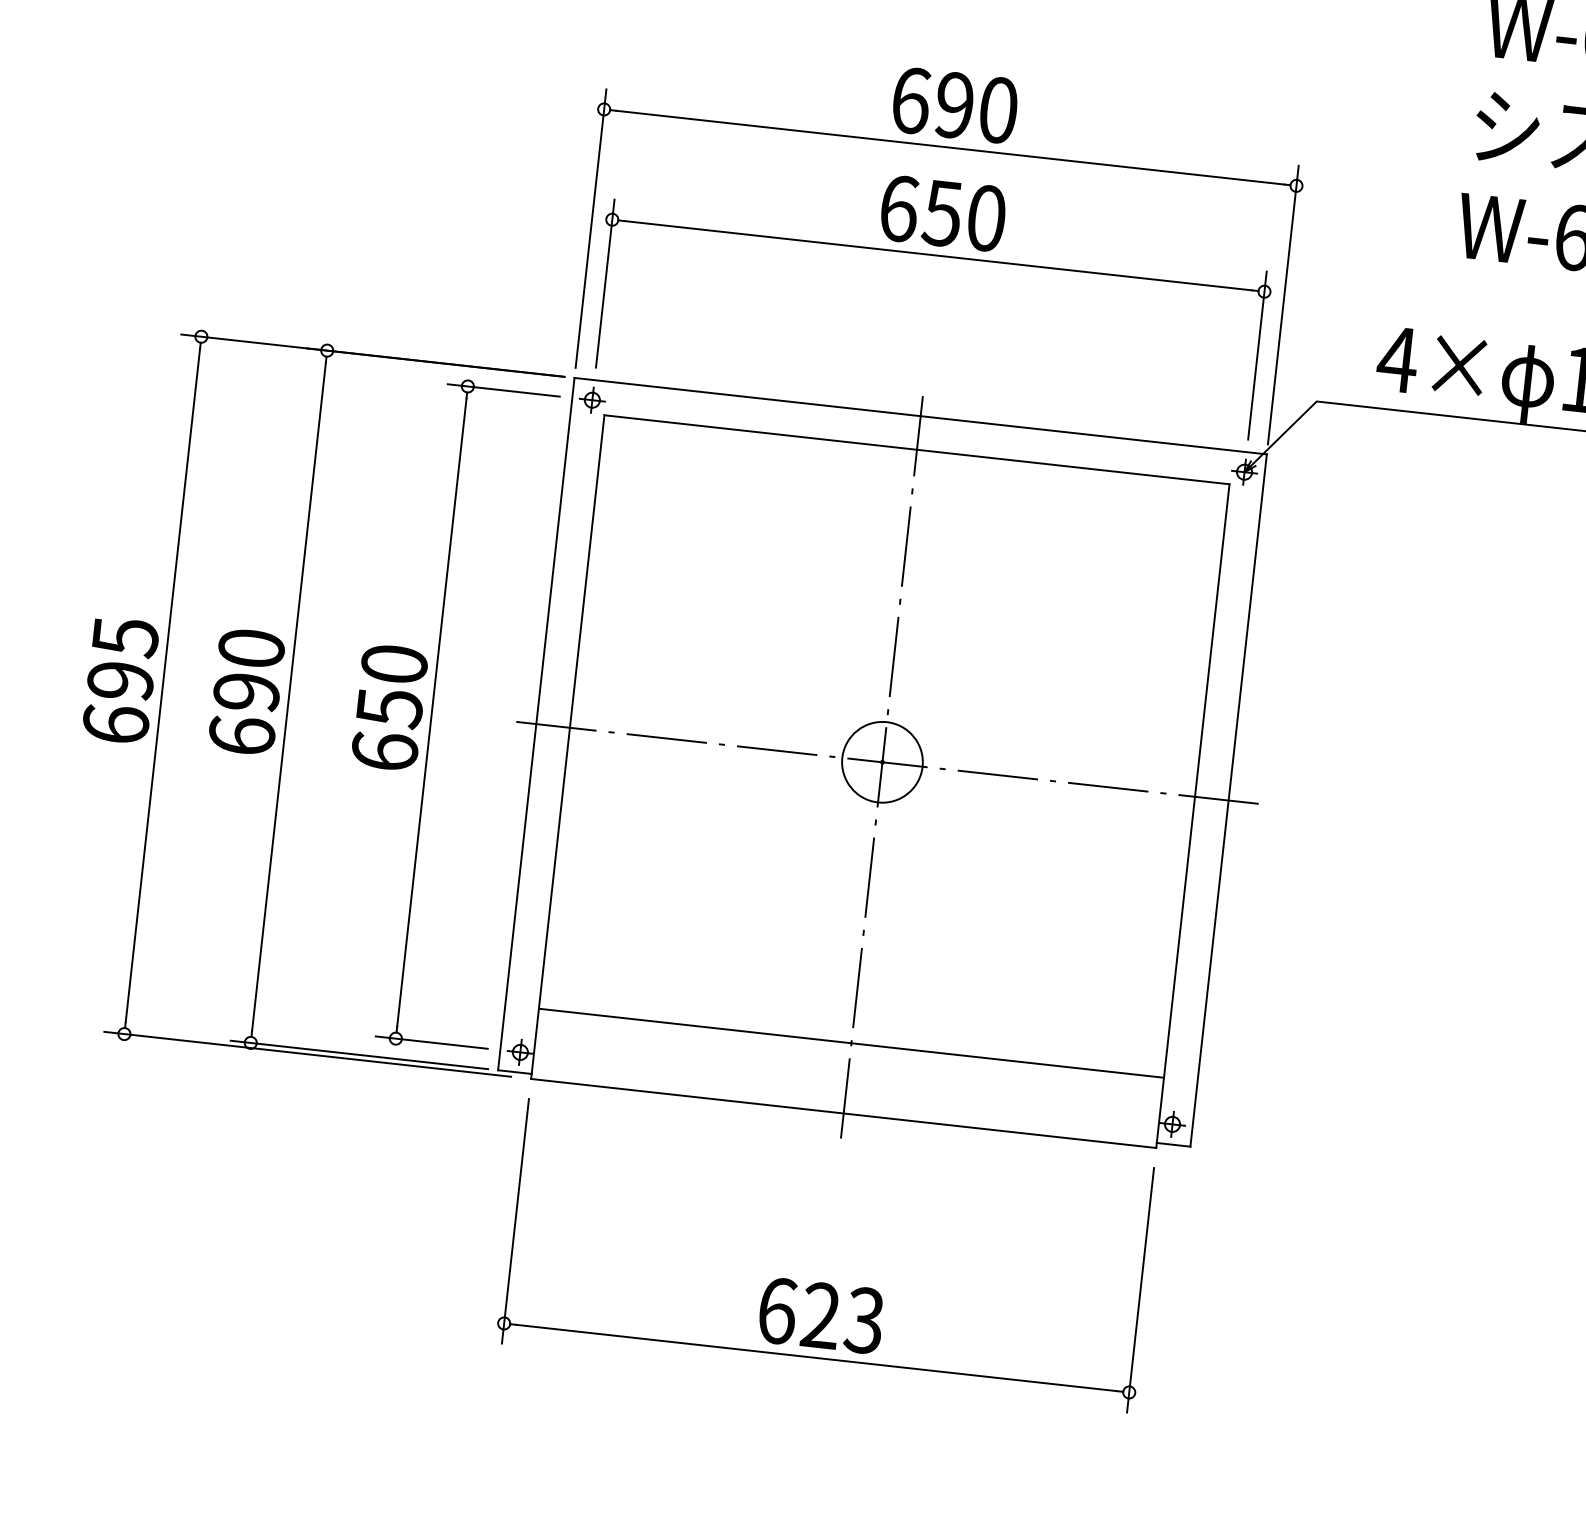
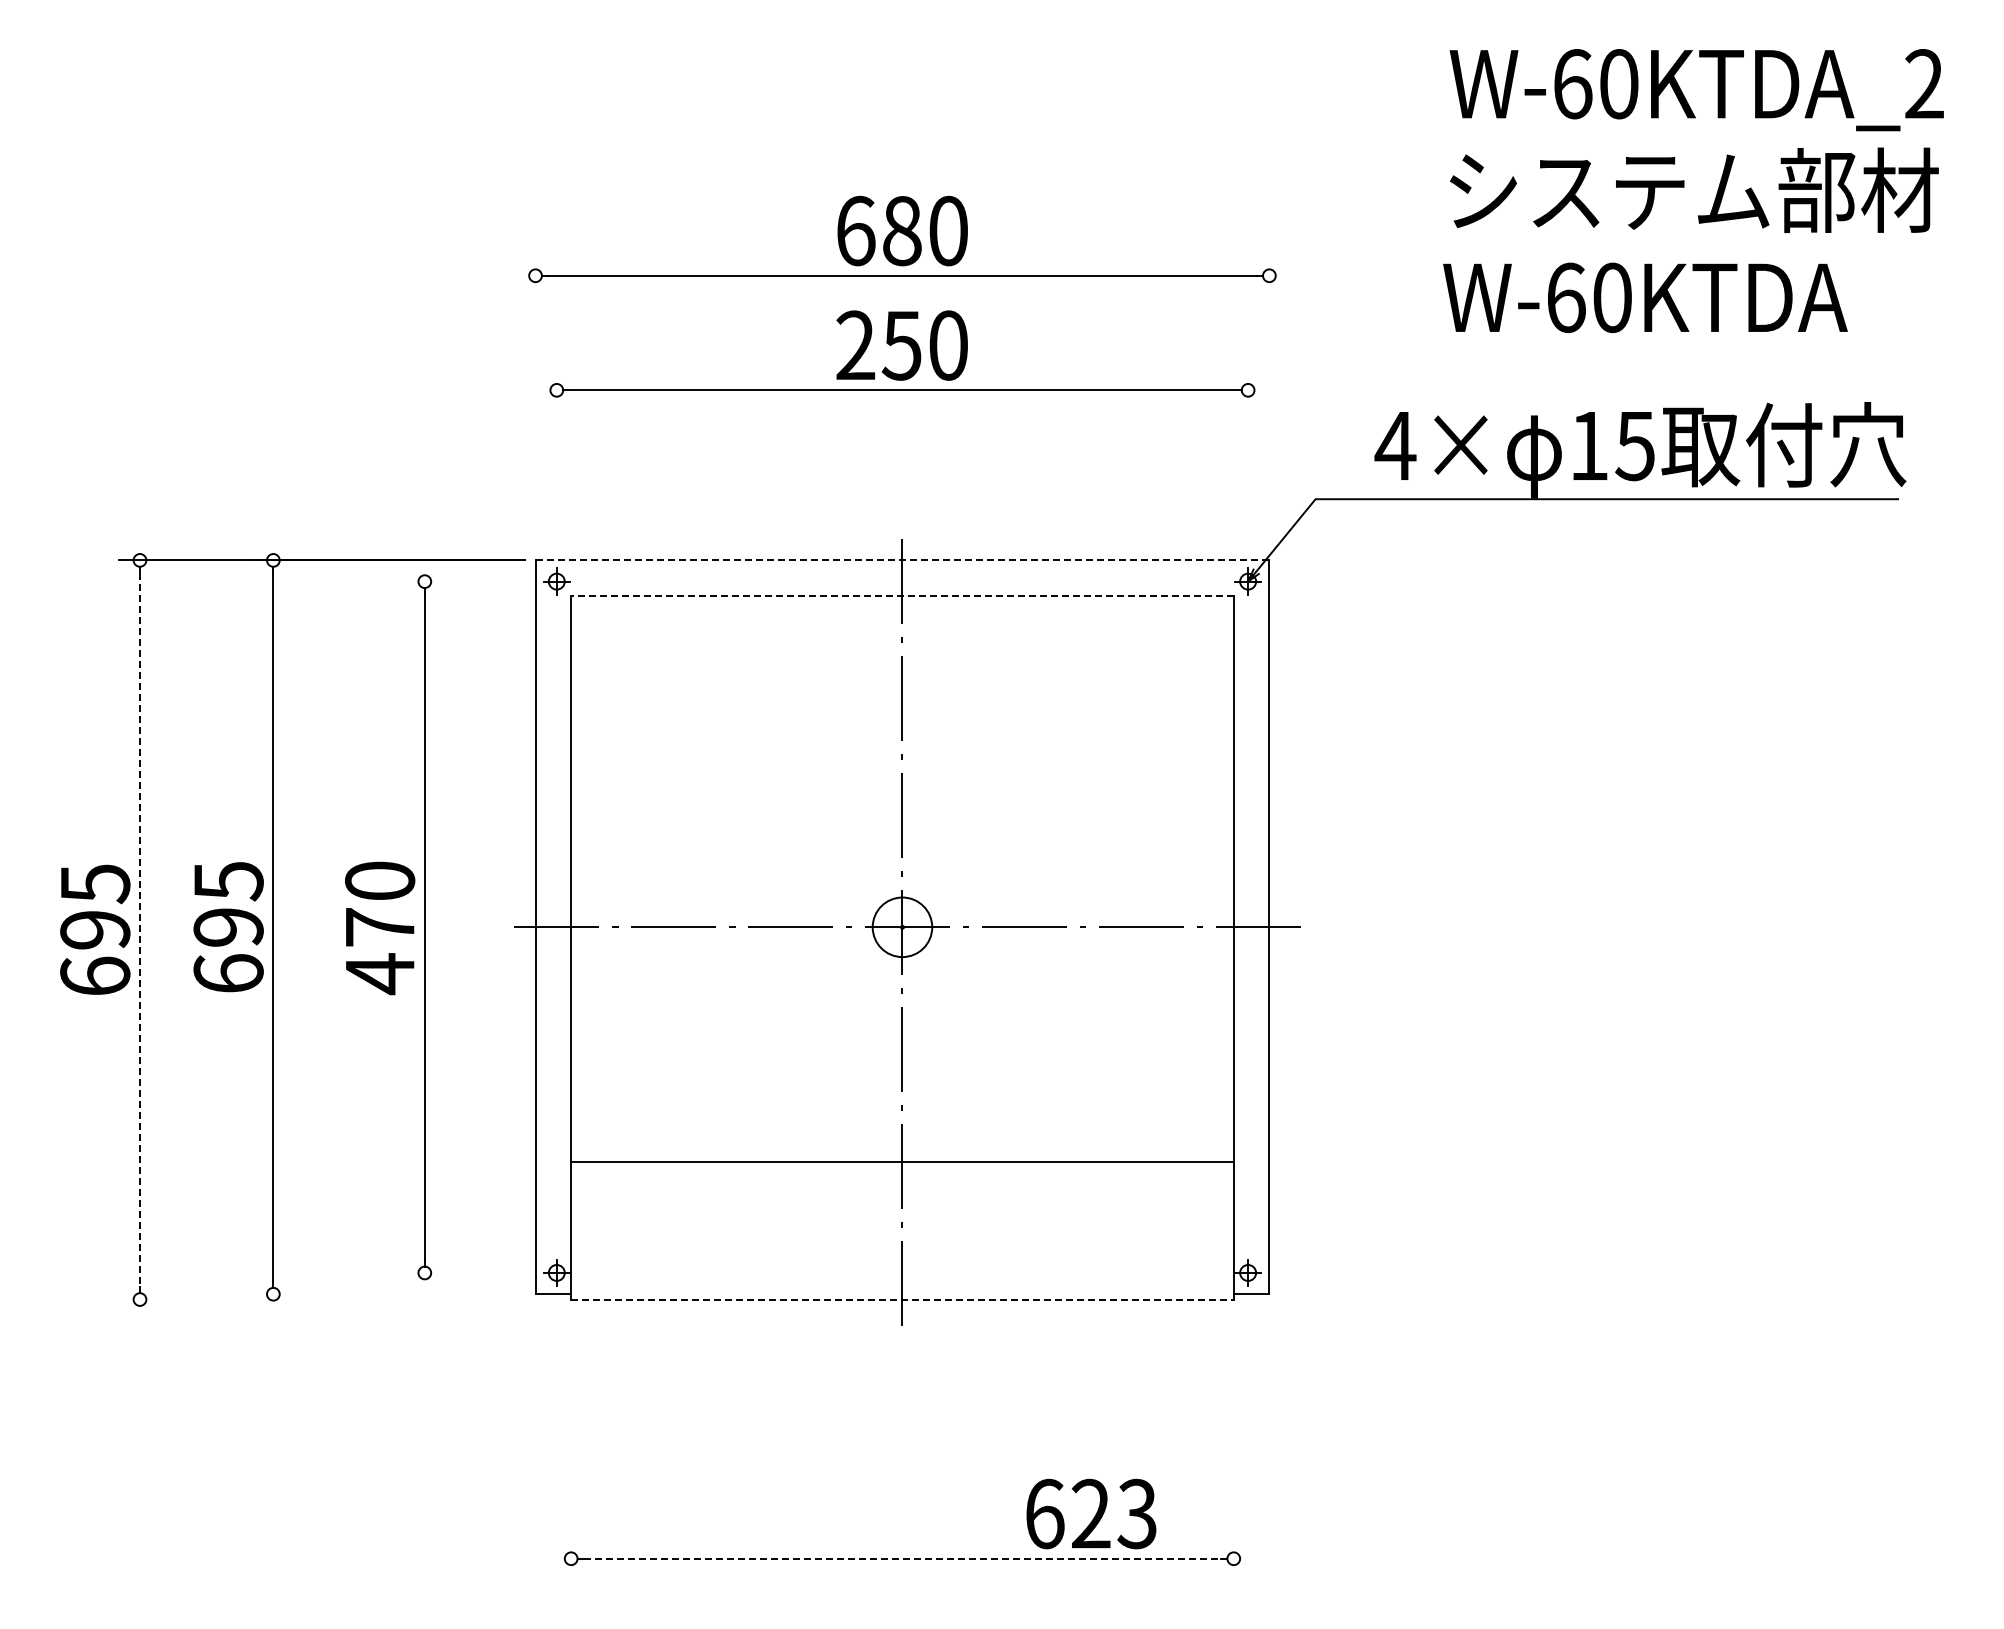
text: (955, 104) -> (902, 230), 690 -> 680
text: (898, 208) -> (855, 345), 650 -> 250
line: (591, 228) -> (535, 401), removed
line: (604, 284) -> (556, 458), removed
line: (1283, 304) -> (1269, 401), removed
line: (1257, 356) -> (1248, 458), removed
line: (503, 390) -> (462, 581), removed
line: (920, 416) -> (902, 560), solid -> dashed
line: (916, 450) -> (901, 596), solid -> dashed
text: (251, 648) -> (228, 881), 690 -> 695
line: (163, 685) -> (140, 929), solid -> dashed
text: (387, 730) -> (380, 951), 650 -> 470
circle: (882, 761) -> (902, 926), size x0.7
line: (431, 1042) -> (462, 1272), removed
line: (851, 1043) -> (902, 1162), moved
line: (306, 1054) -> (333, 1299), removed
line: (359, 1055) -> (388, 1294), removed
line: (843, 1113) -> (902, 1299), solid -> dashed
line: (515, 1221) -> (571, 1450), removed
line: (1140, 1290) -> (1233, 1450), removed
text: (821, 1315) -> (1091, 1513), moved
line: (816, 1357) -> (902, 1558), solid -> dashed

